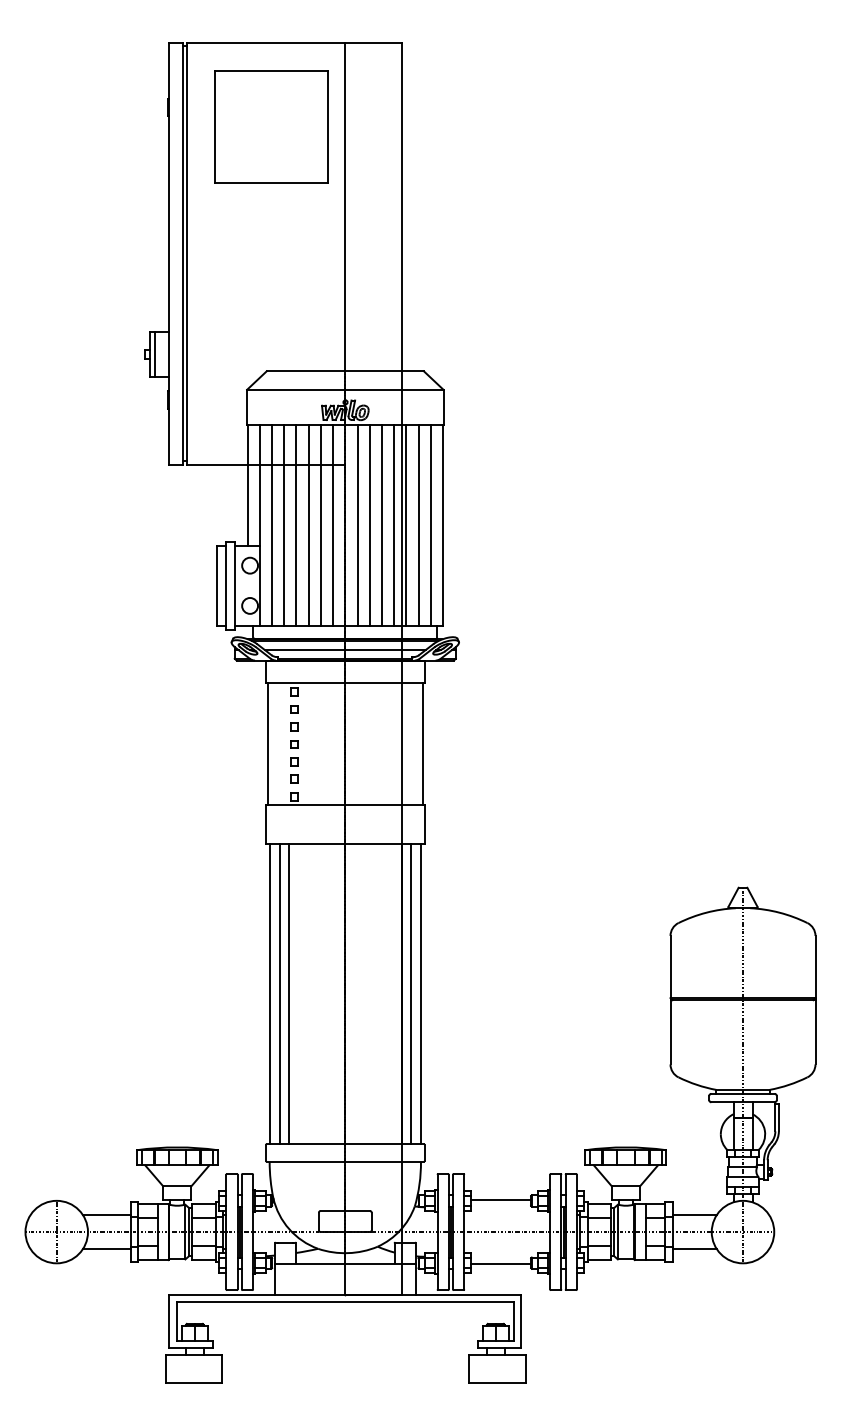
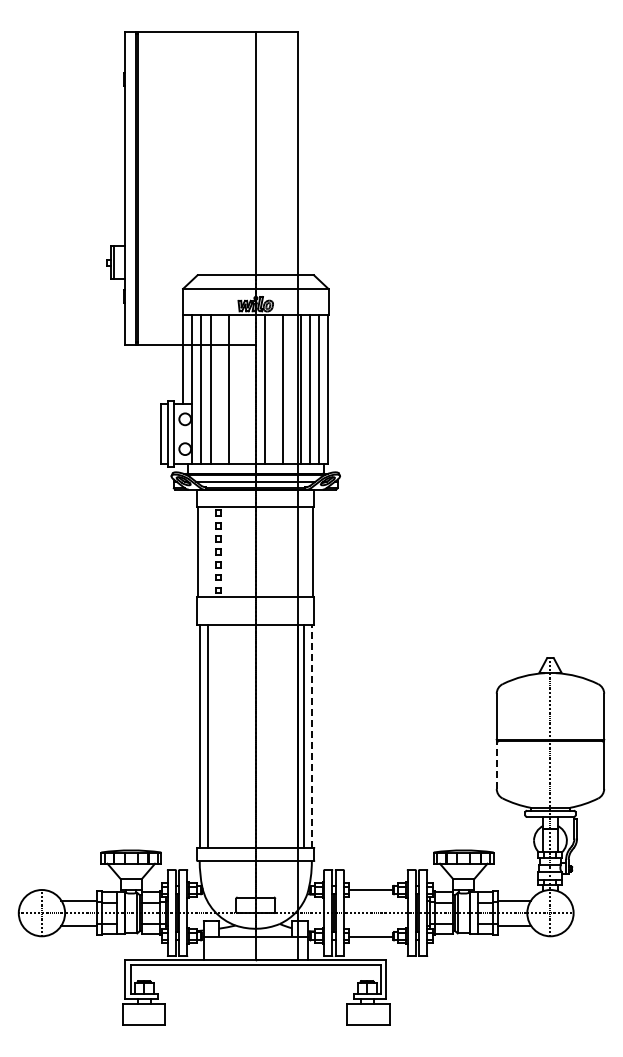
part: (270, 127) -> (200, 94), removed
line: (296, 525) -> (219, 389), removed
line: (320, 525) -> (237, 389), removed
line: (332, 525) -> (246, 389), removed
line: (369, 525) -> (273, 389), removed
line: (393, 525) -> (291, 389), removed
line: (288, 993) -> (213, 736), removed
line: (420, 993) -> (311, 736), solid -> dashed
line: (670, 1032) -> (496, 765), solid -> dashed

